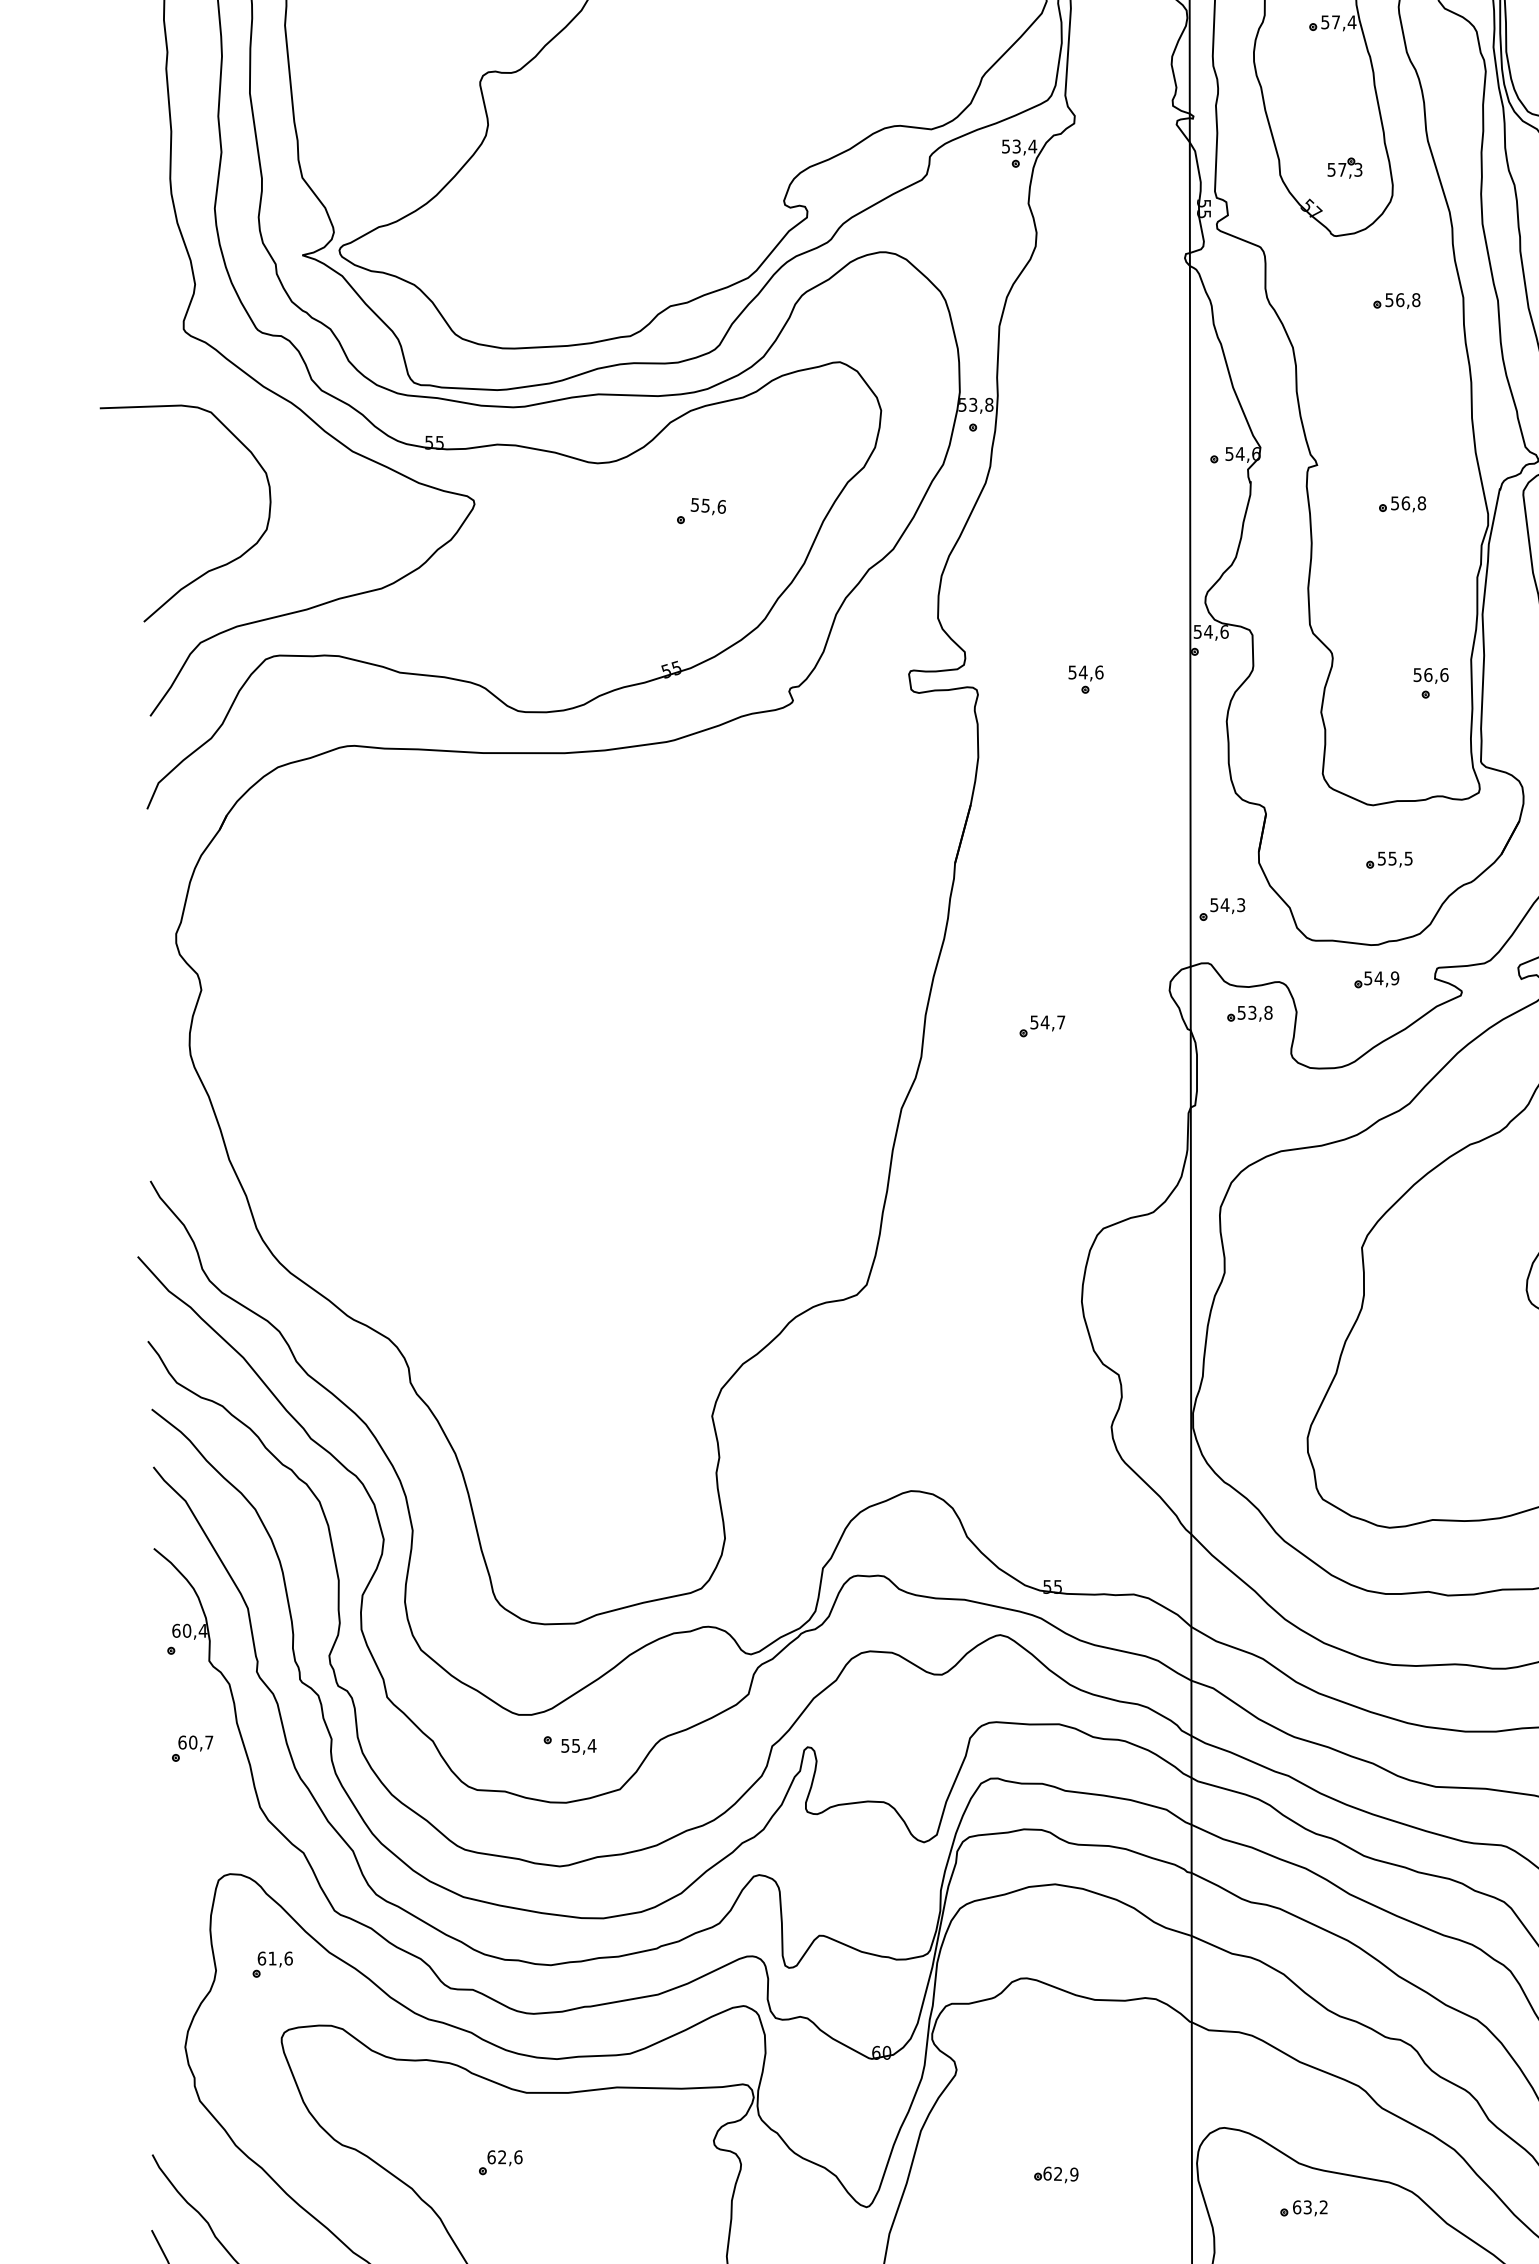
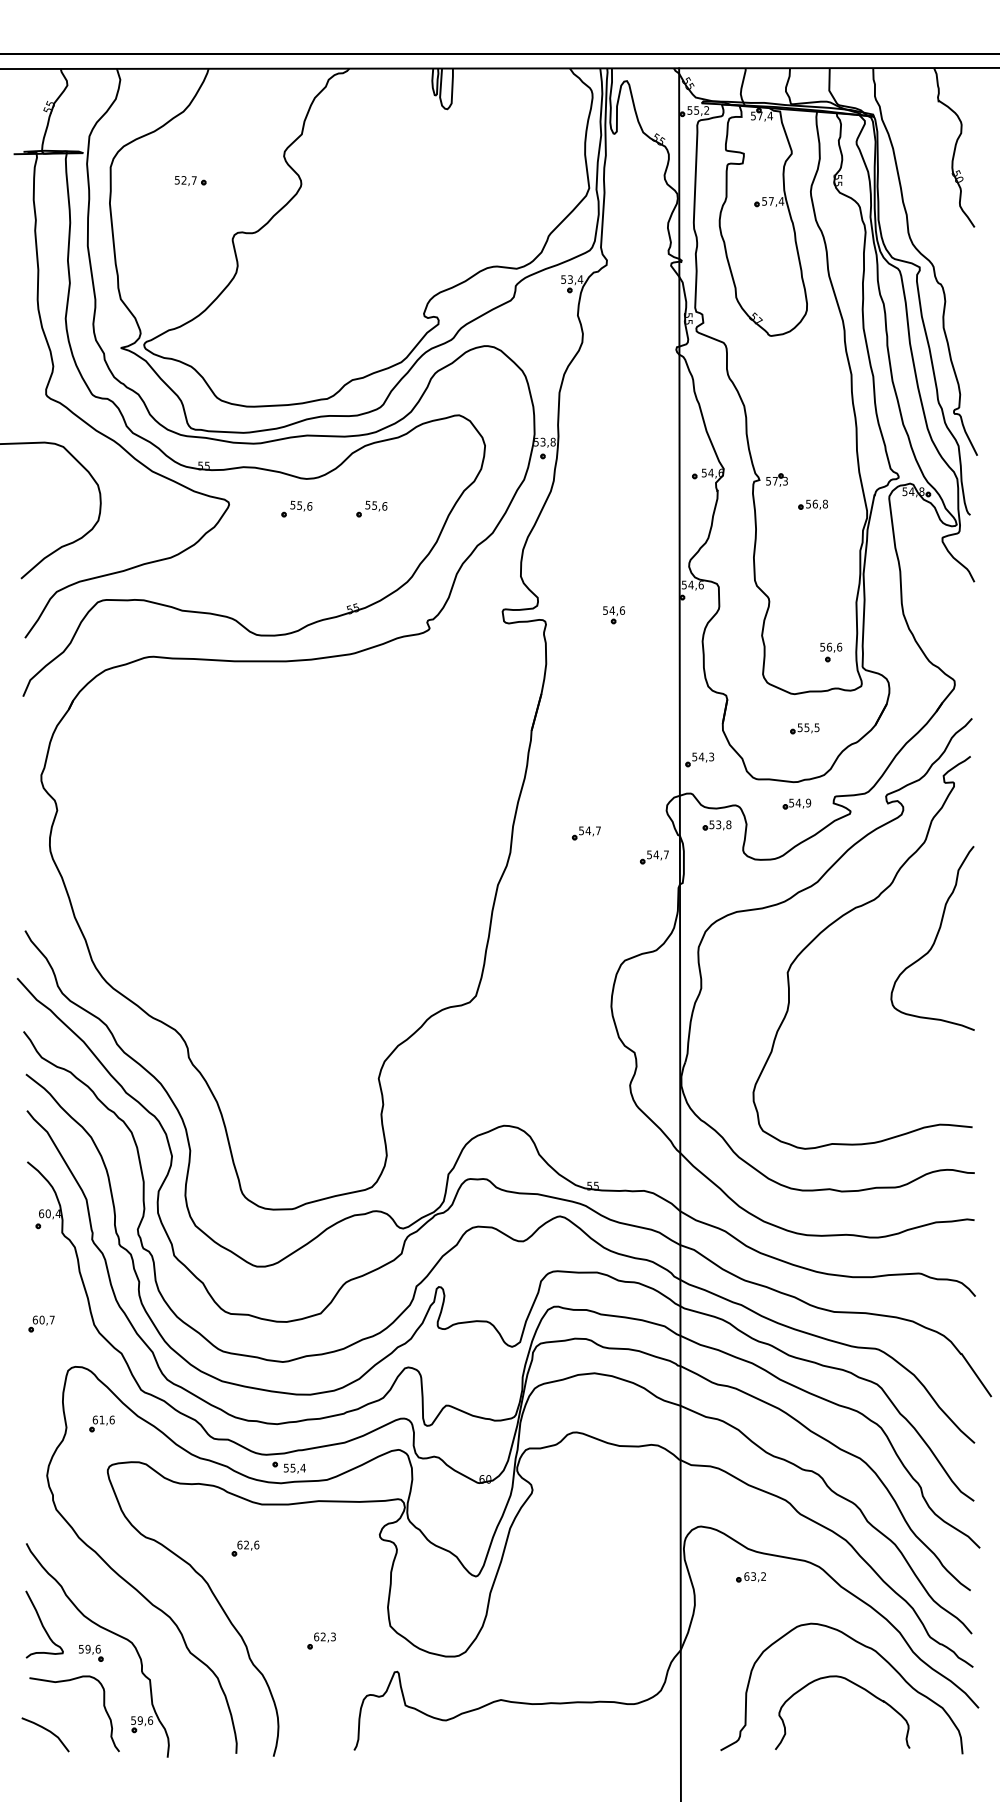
part: (1344, 167) -> (776, 479), moved
part: (1396, 300) -> (809, 376), removed
part: (581, 510) -> (296, 508), added
part: (1431, 683) -> (831, 652), moved
part: (1148, 1064) -> (653, 857), added
part: (568, 1744) -> (288, 1467), moved
part: (192, 1748) -> (41, 1323), moved
part: (1056, 2175) -> (595, 1556), removed

